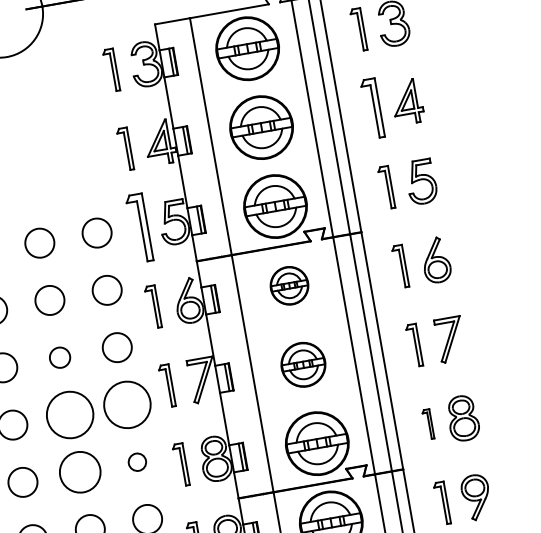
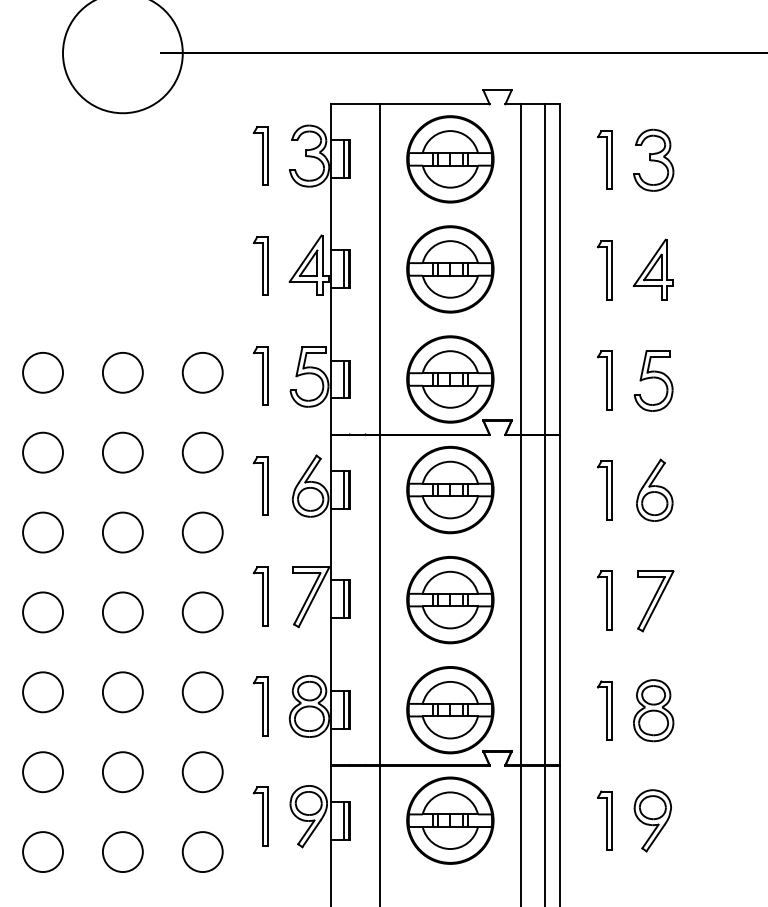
part: (372, 108) -> (604, 270), size x0.71
part: (138, 227) -> (260, 375), size x0.62
part: (289, 285) -> (450, 489), size x1.67
circle: (59, 357) -> (122, 532), size x1.43
part: (303, 365) -> (450, 600), size x1.43
circle: (127, 404) -> (202, 612), size x0.62
circle: (69, 415) -> (122, 612), size x0.62
part: (427, 424) -> (604, 710), size x1.43
circle: (137, 462) -> (202, 692), size x1.67
circle: (79, 472) -> (122, 692), size x0.71

